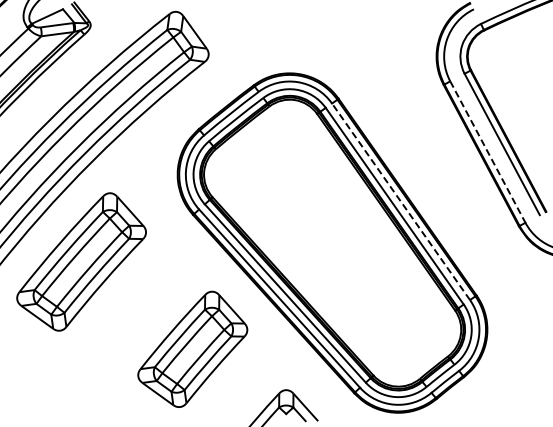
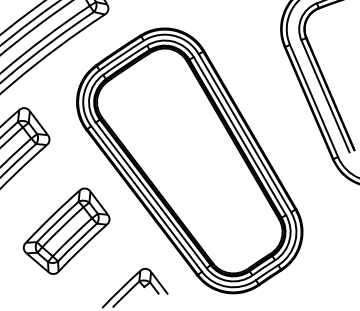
line: (488, 152) -> (314, 101), dashed -> solid
line: (400, 201) -> (244, 132), dashed -> solid
part: (192, 348) -> (66, 230), moved

